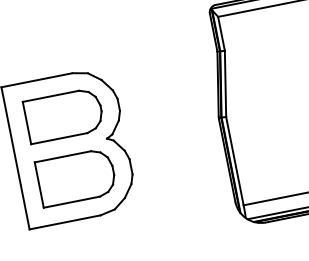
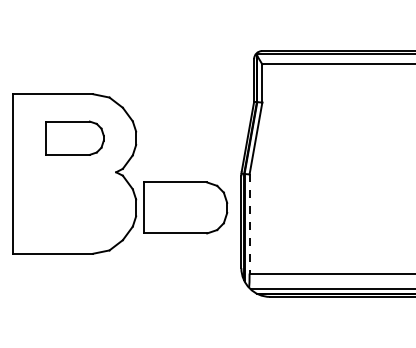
part: (63, 115) -> (74, 137), size x0.7
line: (234, 161) -> (249, 224), solid -> dashed
part: (76, 177) -> (185, 207), moved

